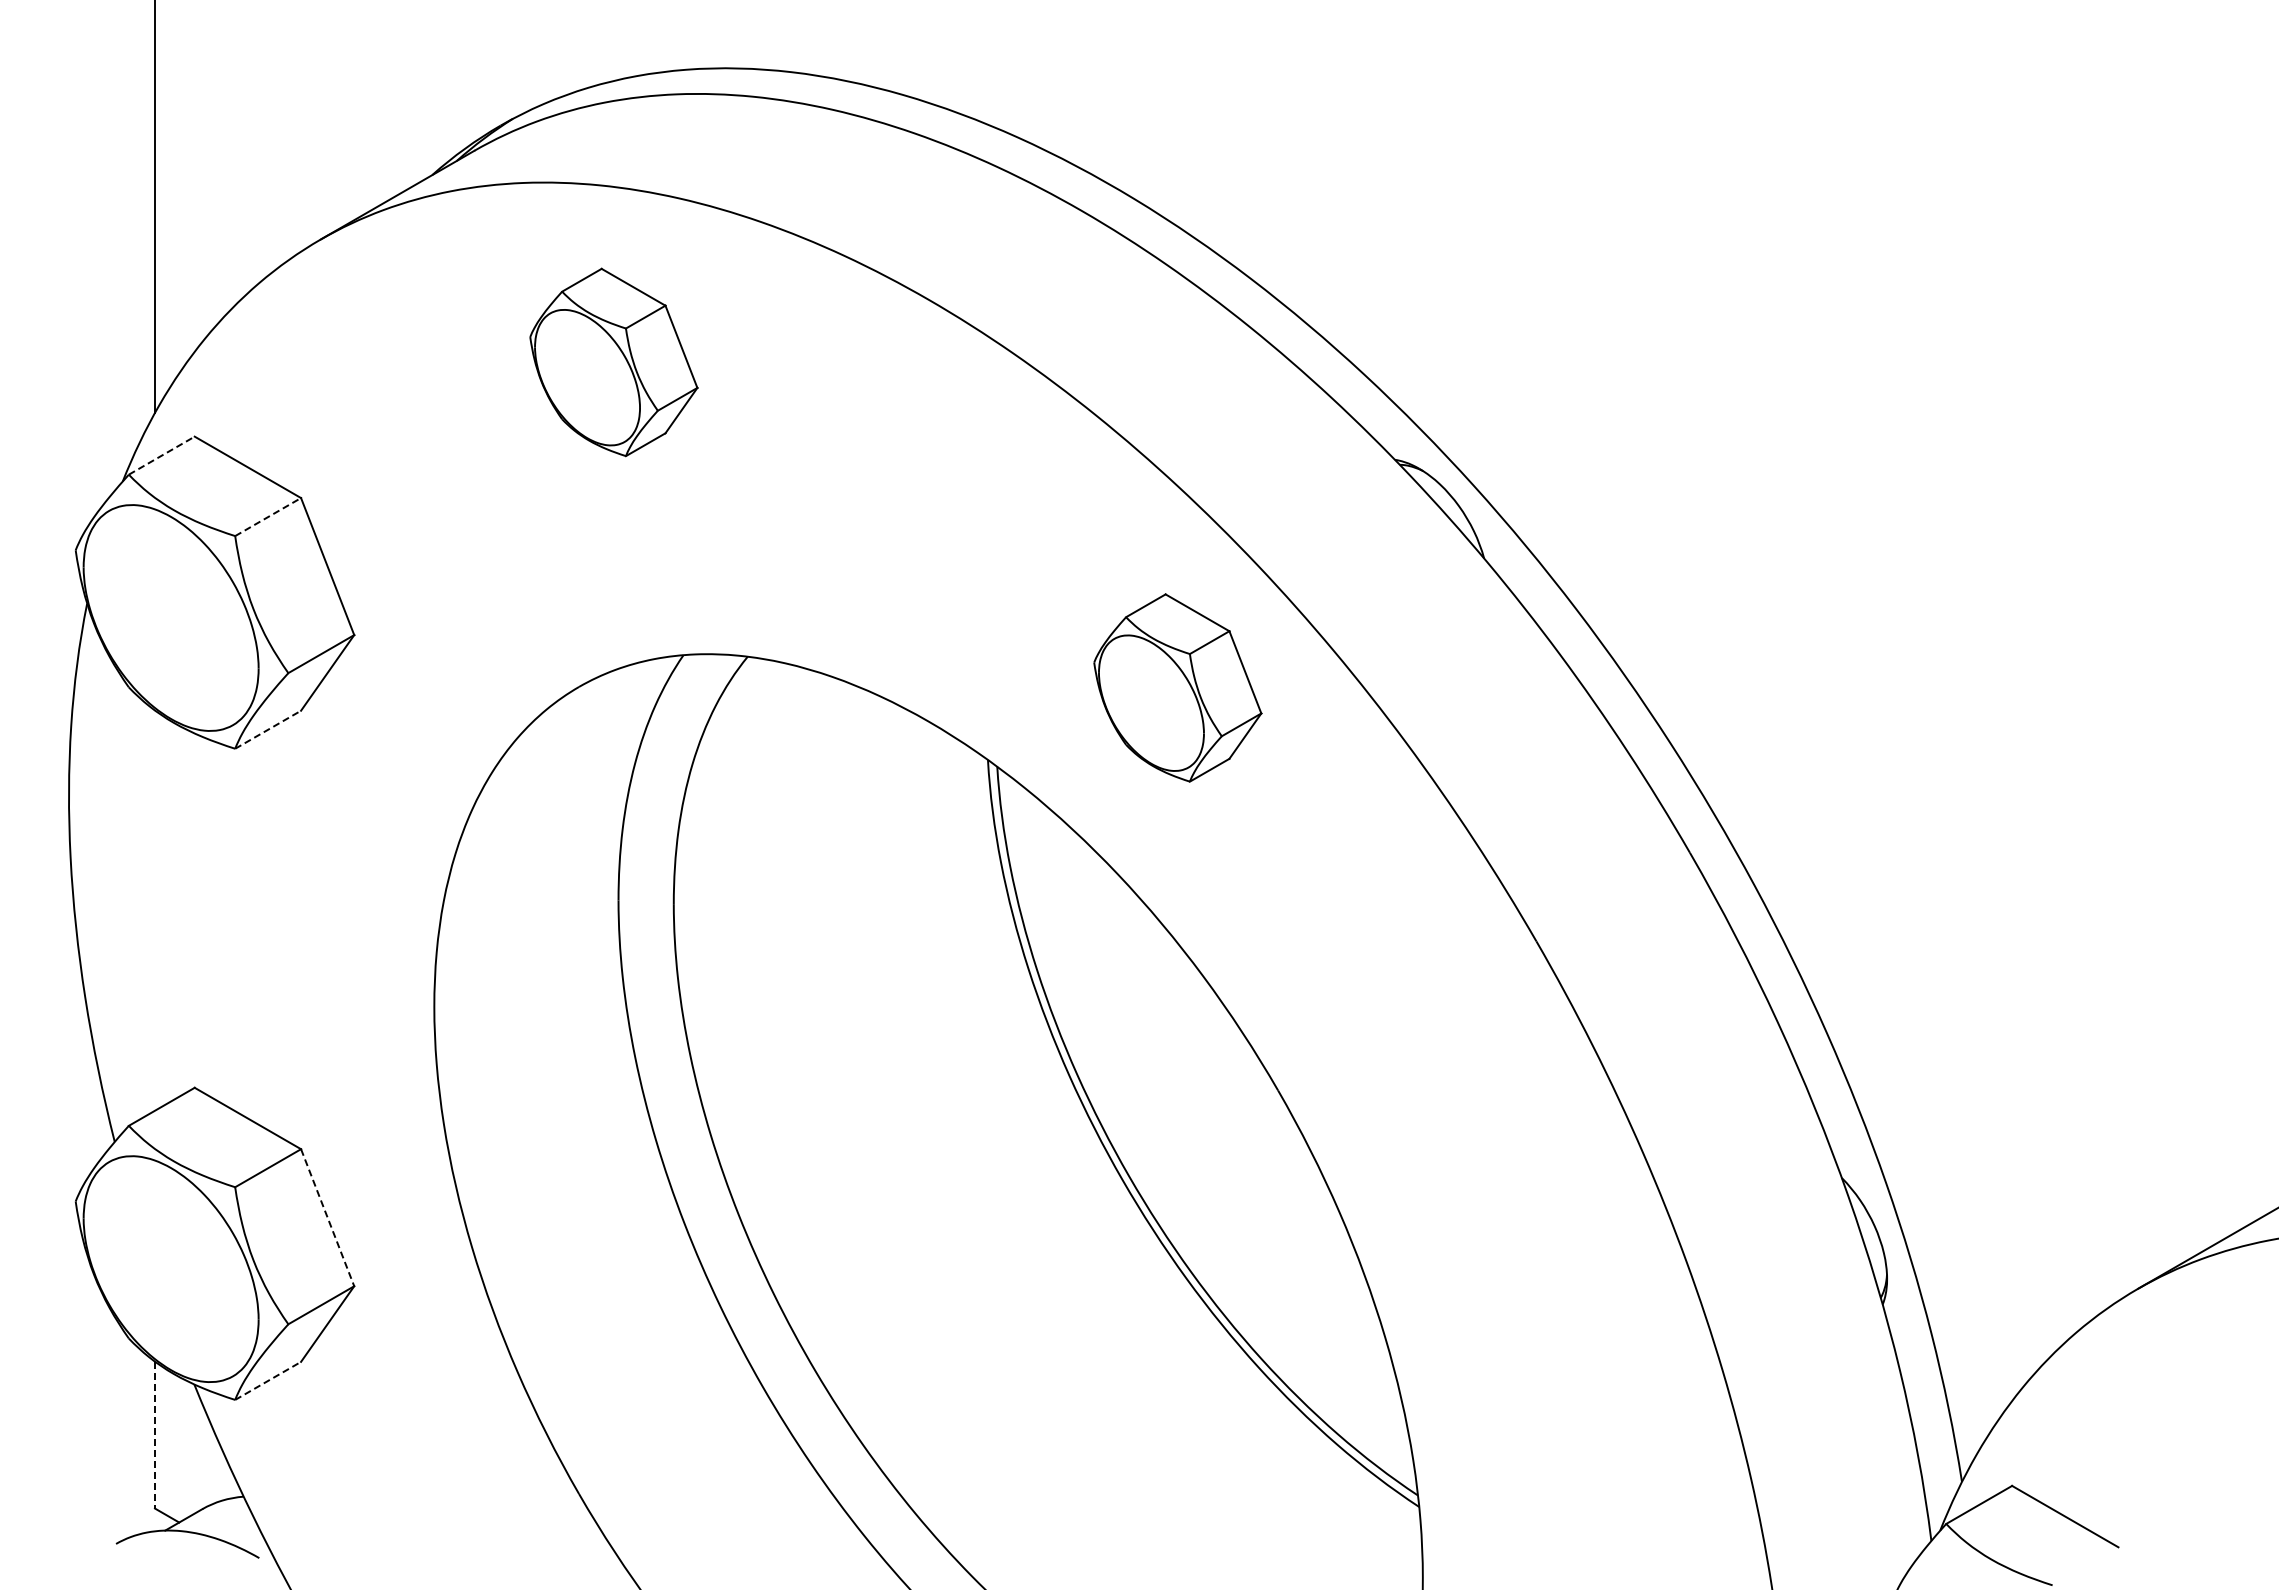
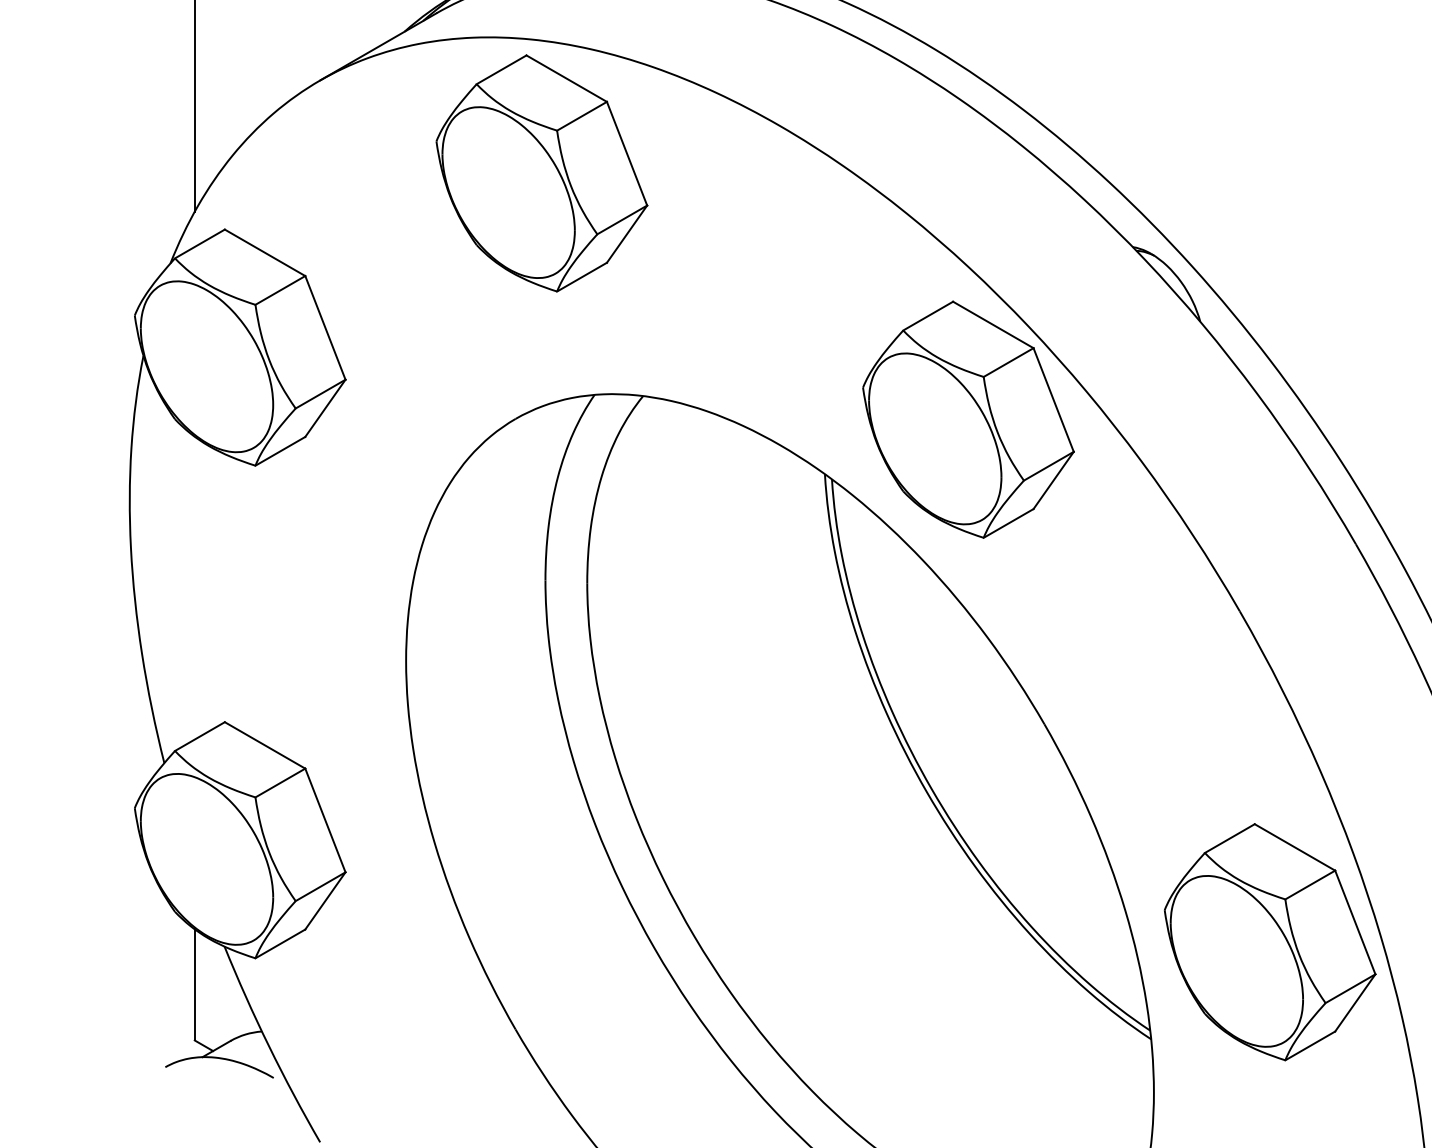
part: (613, 362) -> (541, 173), size x1.67
line: (162, 455) -> (200, 243), dashed -> solid
line: (268, 516) -> (280, 290), dashed -> solid
part: (1177, 687) -> (968, 419), size x1.67
line: (268, 729) -> (280, 451), dashed -> solid
line: (327, 1218) -> (325, 821), dashed -> solid
part: (1576, 1378) -> (1270, 942), added
line: (268, 1380) -> (280, 943), dashed -> solid
line: (154, 1435) -> (194, 985), dashed -> solid

